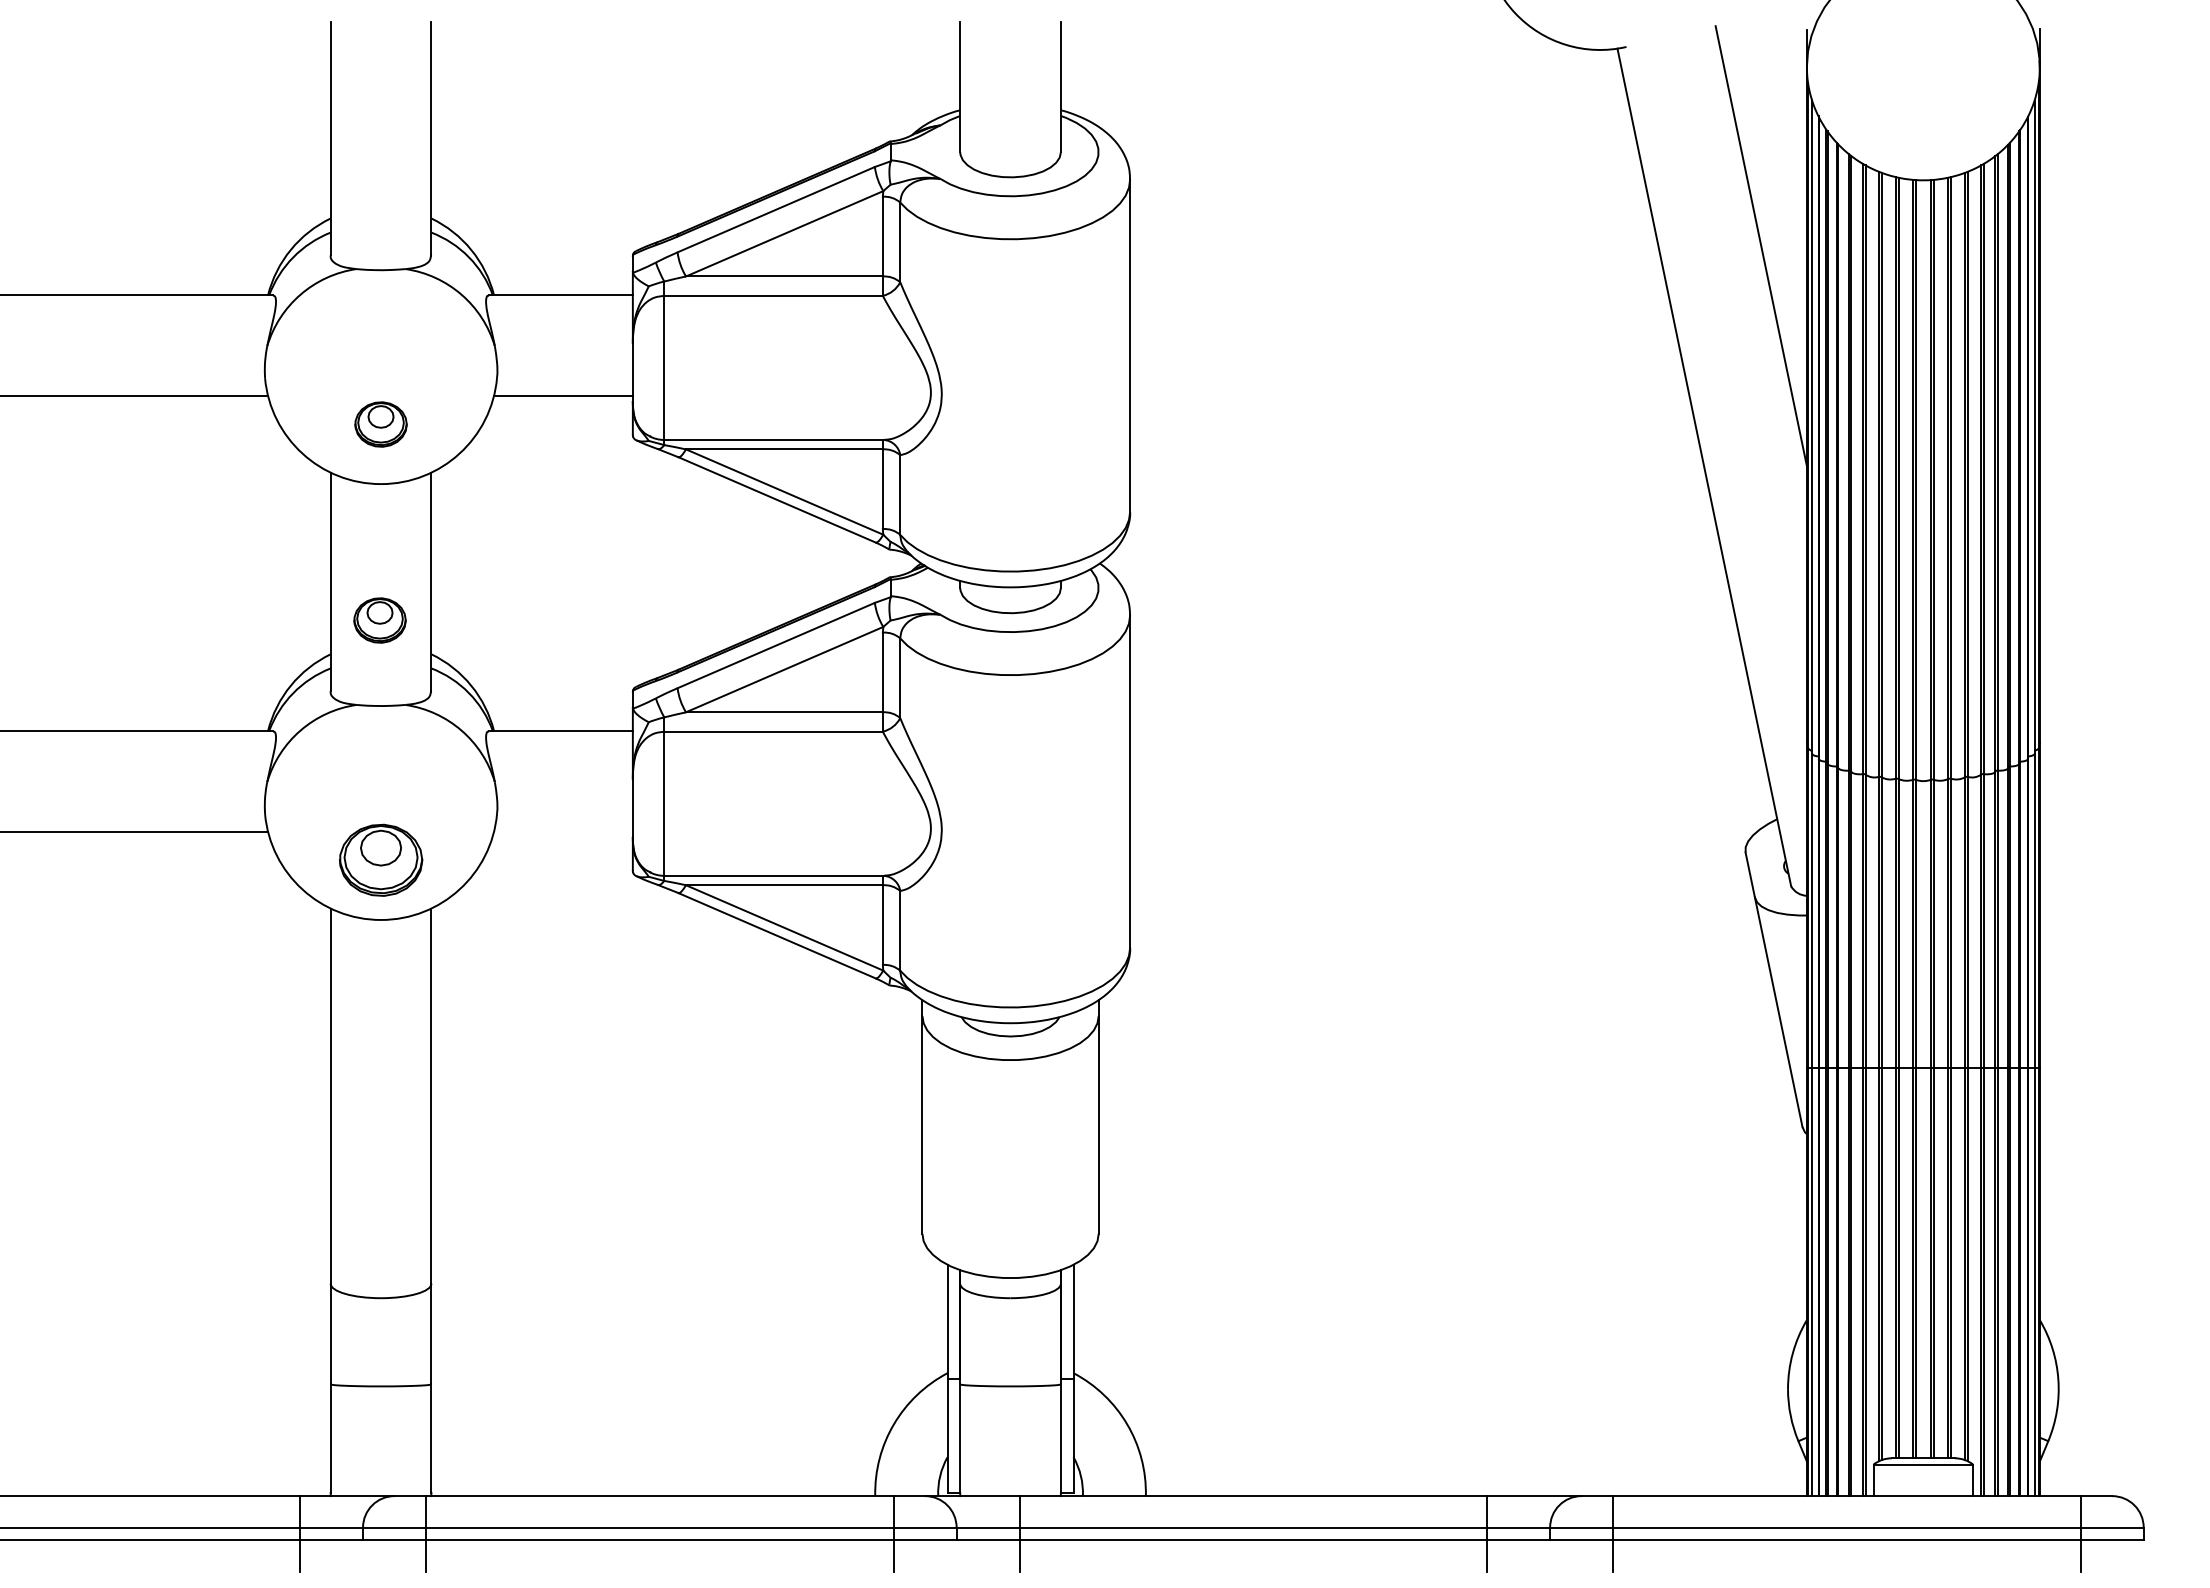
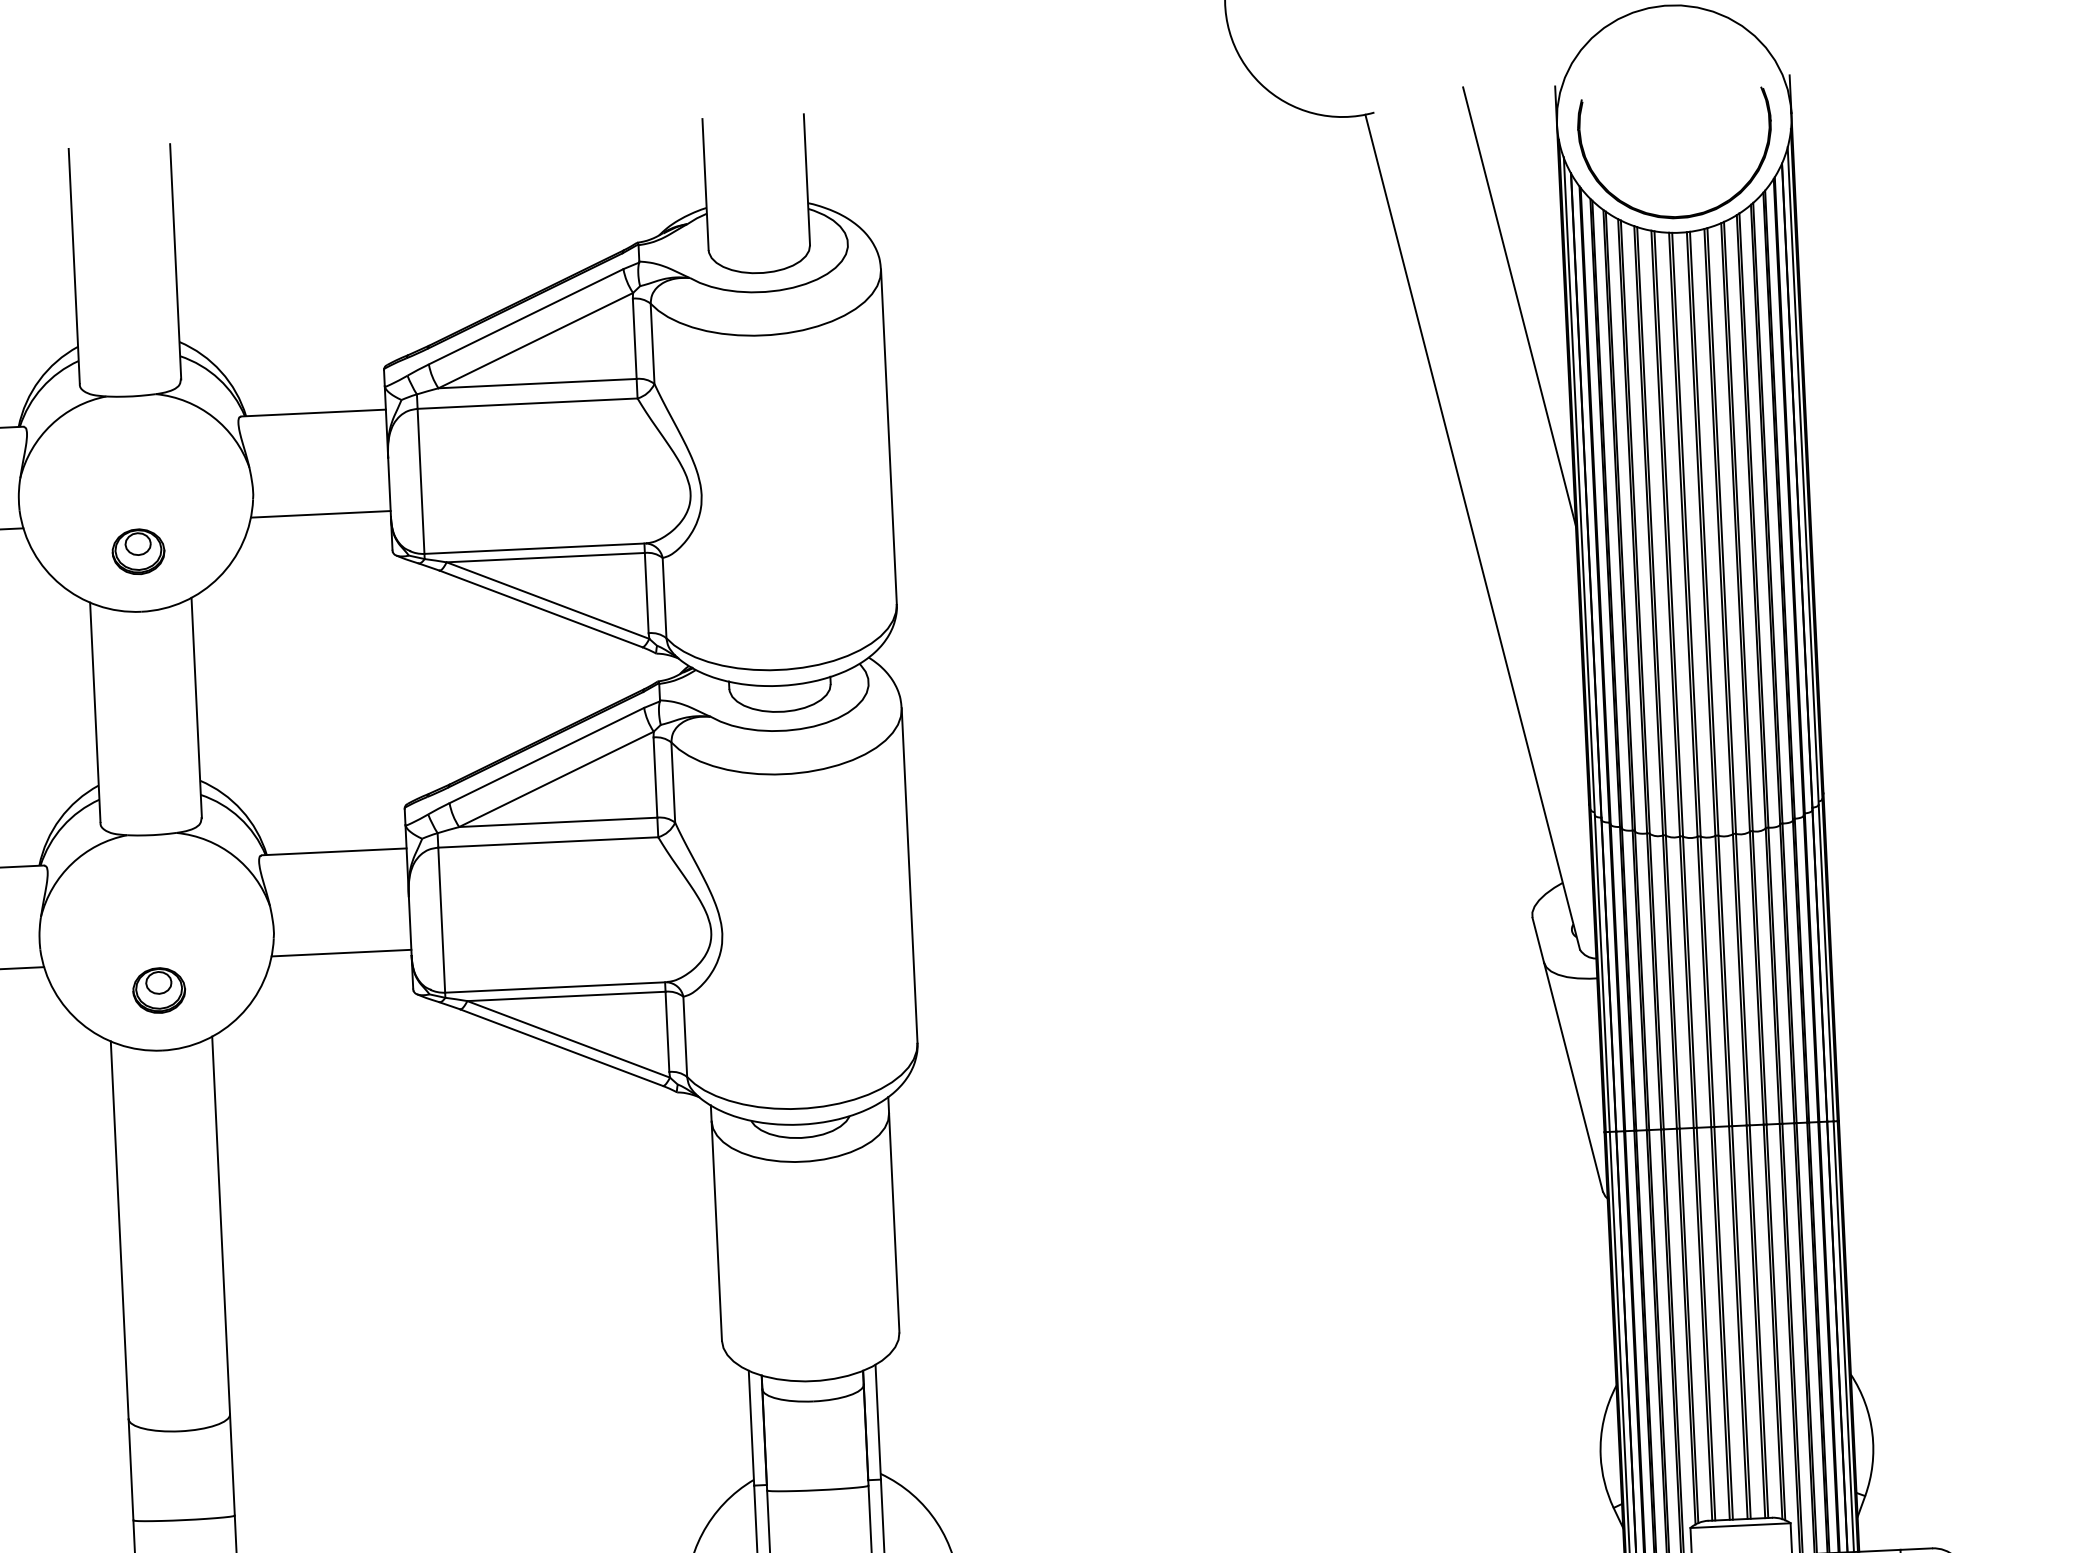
part: (1912, 162) -> (1667, 215), added
part: (379, 620) -> (146, 749), removed
line: (563, 831) -> (341, 952), added
part: (380, 860) -> (158, 990), size x0.62

